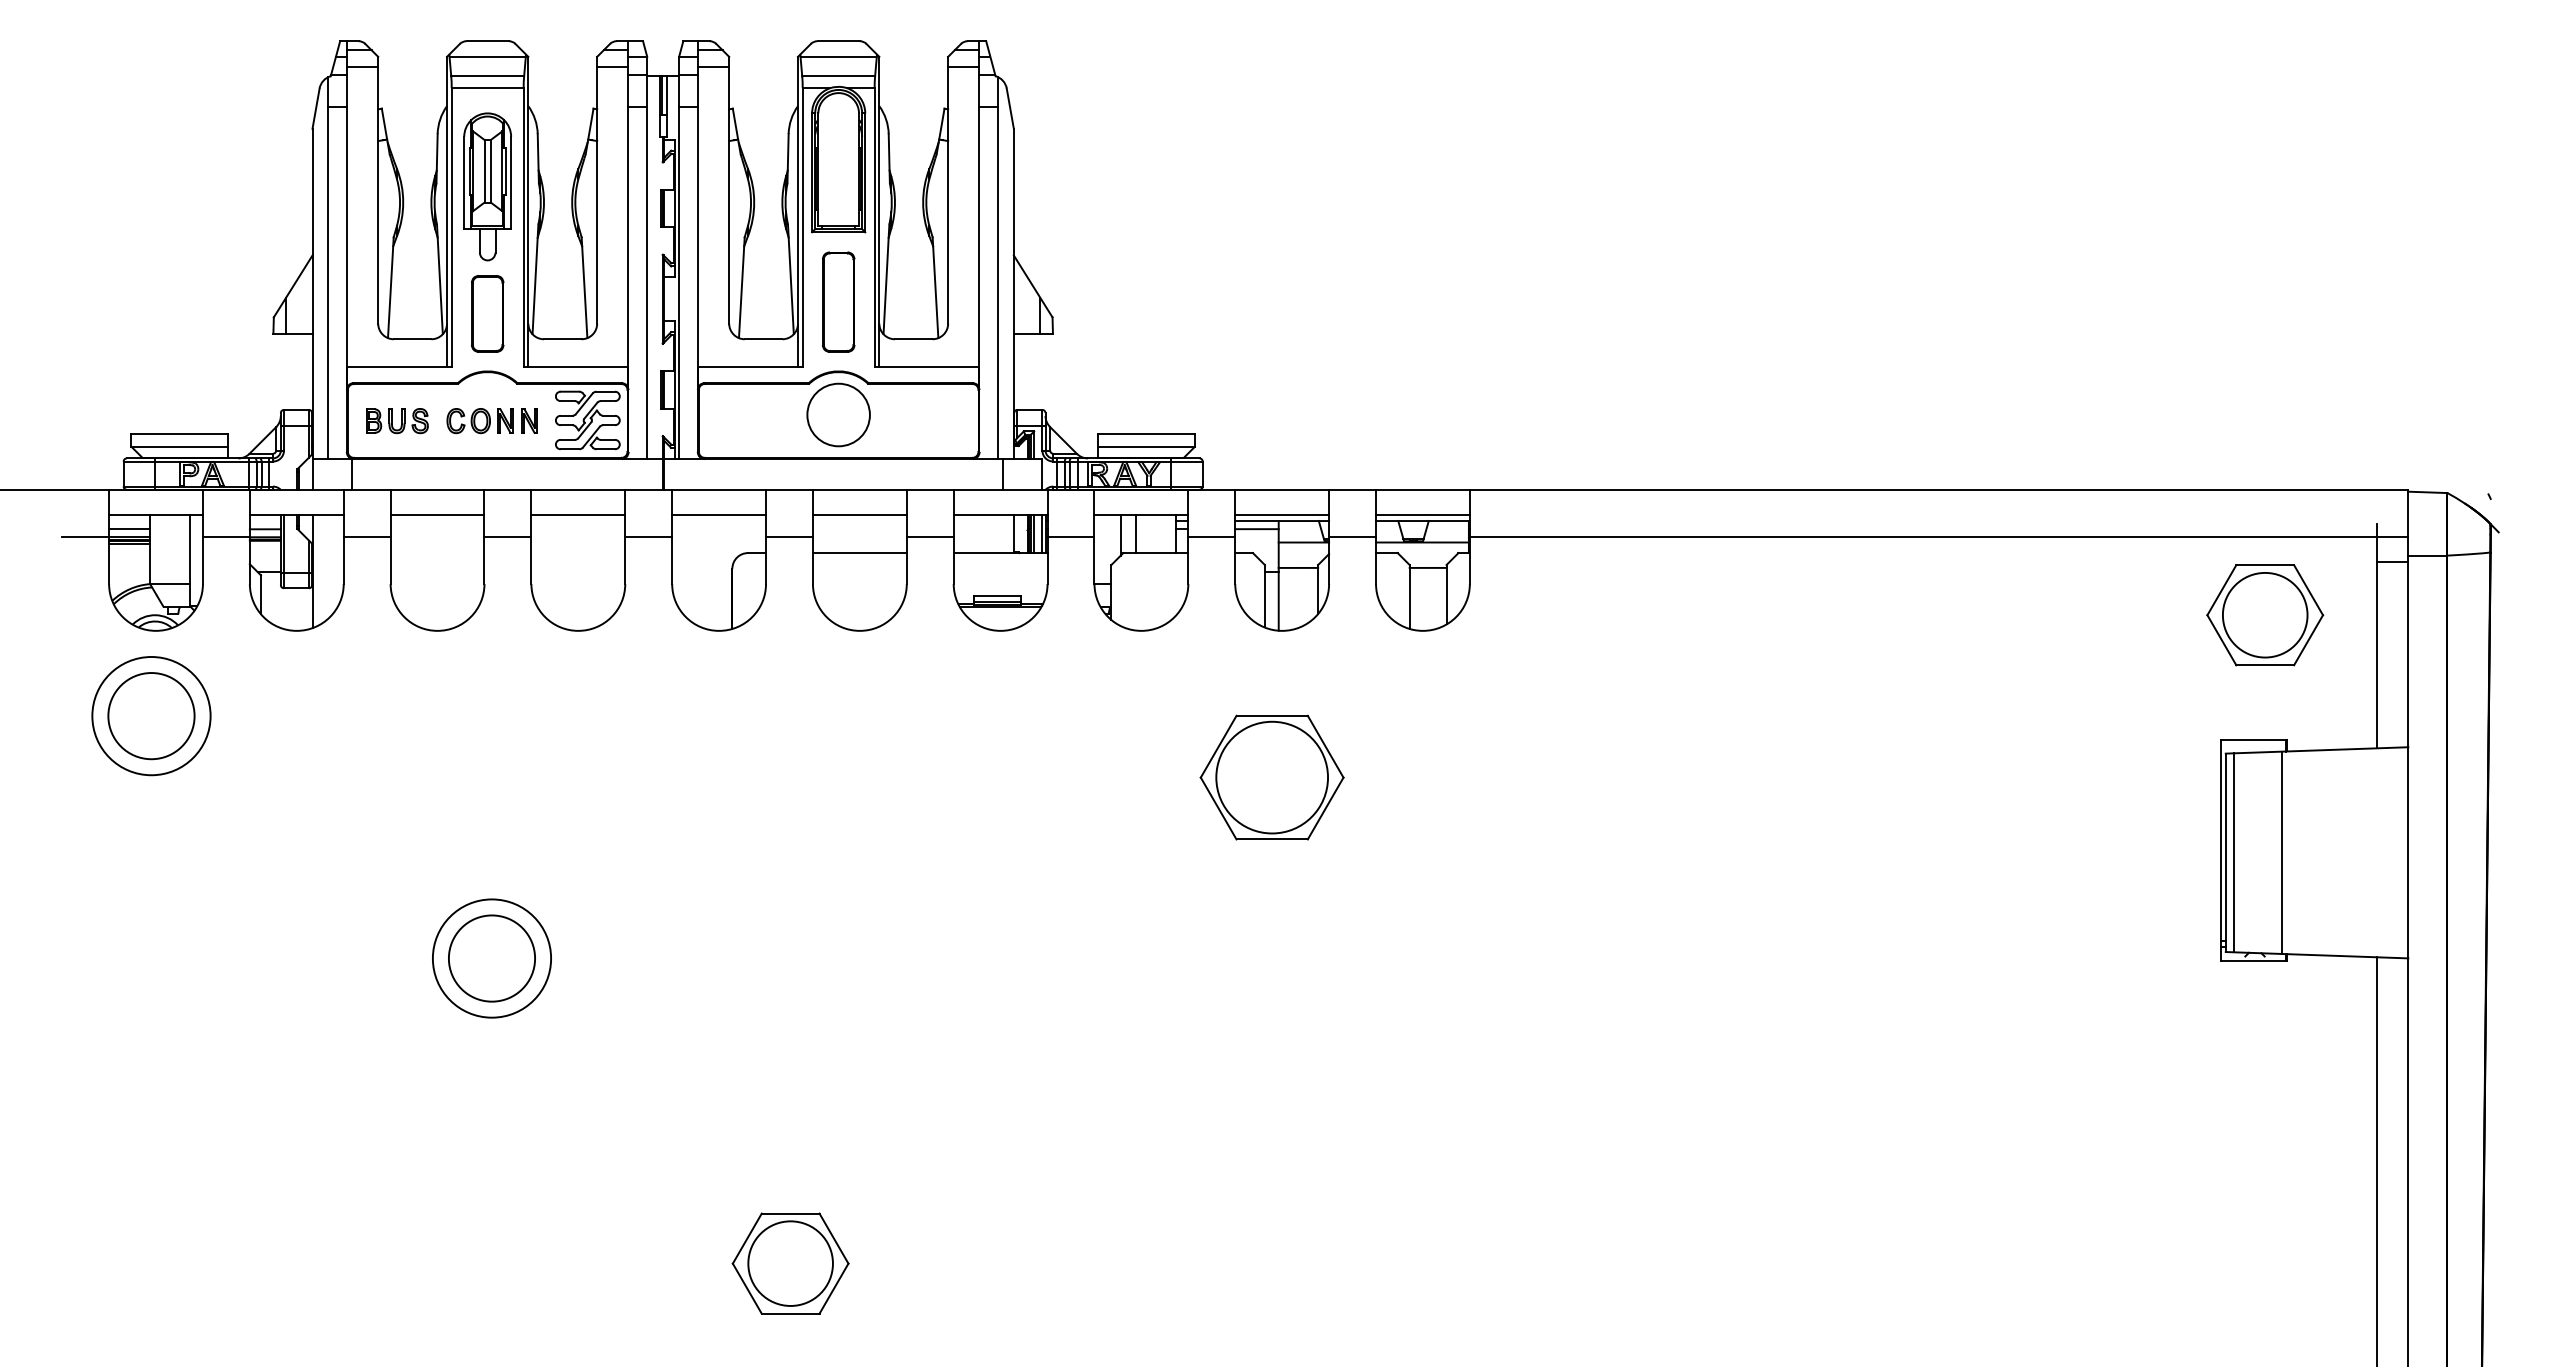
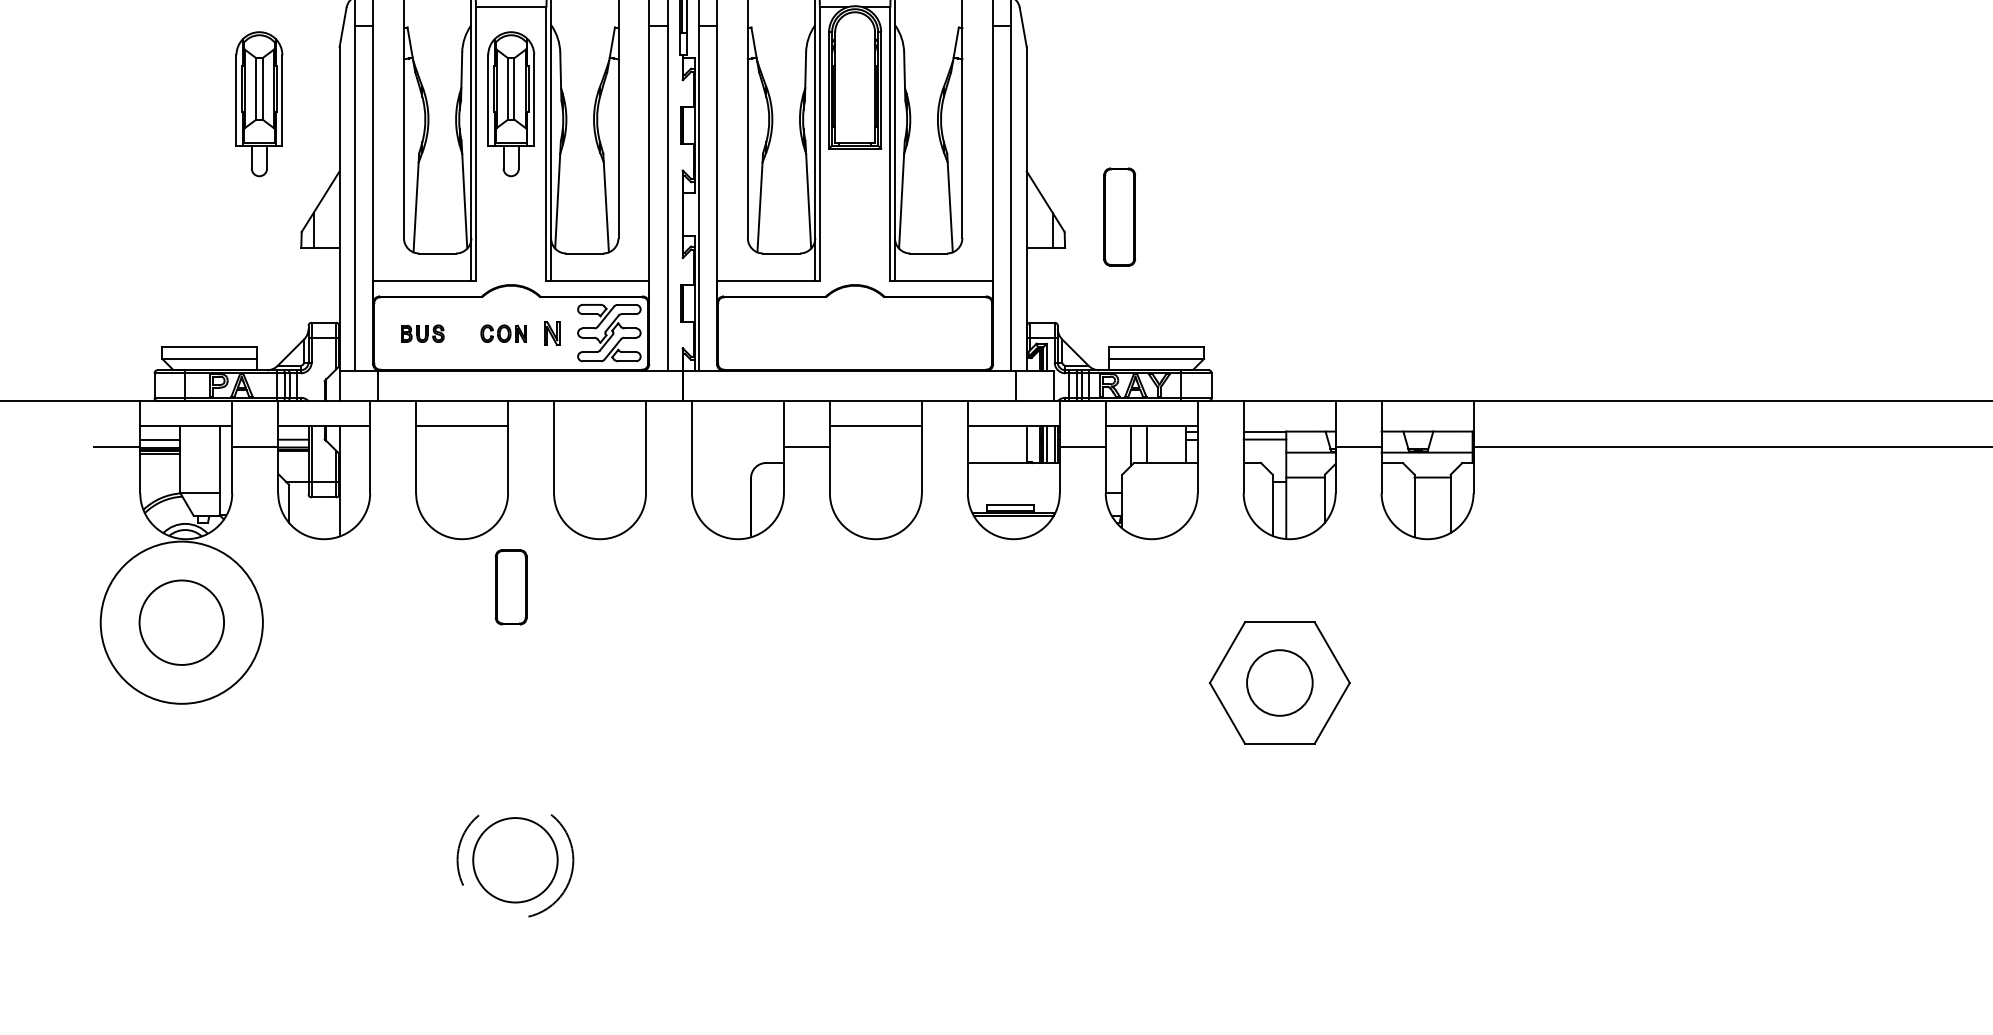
part: (230, 186) -> (259, 103), added
part: (838, 301) -> (1119, 216), moved
part: (487, 313) -> (511, 586), moved
circle: (838, 414) -> (854, 327), removed
part: (397, 421) -> (422, 334), size x0.7
part: (479, 421) -> (503, 334), size x0.7
line: (578, 515) -> (600, 426), removed
line: (719, 515) -> (738, 426), removed
line: (1282, 515) -> (1289, 426), removed
line: (1422, 515) -> (1427, 426), removed
line: (366, 537) -> (392, 447), removed
line: (507, 537) -> (530, 447), removed
line: (648, 537) -> (668, 447), removed
line: (929, 537) -> (944, 447), removed
line: (1211, 537) -> (1220, 447), removed
line: (859, 553) -> (875, 463), removed
circle: (151, 716) -> (181, 623), size x1.4
circle: (1272, 777) -> (1280, 682), size x0.6
circle: (491, 958) -> (514, 860), solid -> dashed

